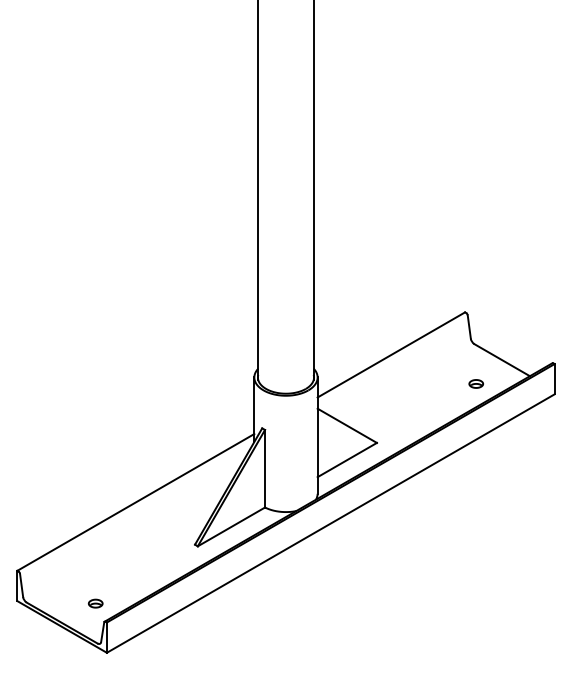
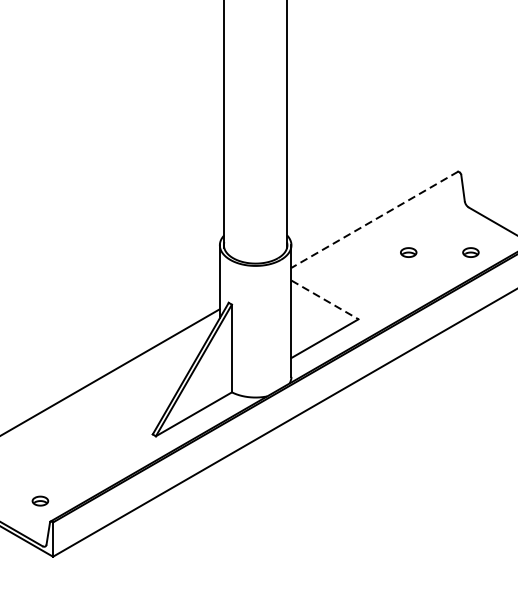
line: (390, 355) -> (373, 220), solid -> dashed
part: (420, 383) -> (407, 252), added
line: (347, 426) -> (325, 300), solid -> dashed

